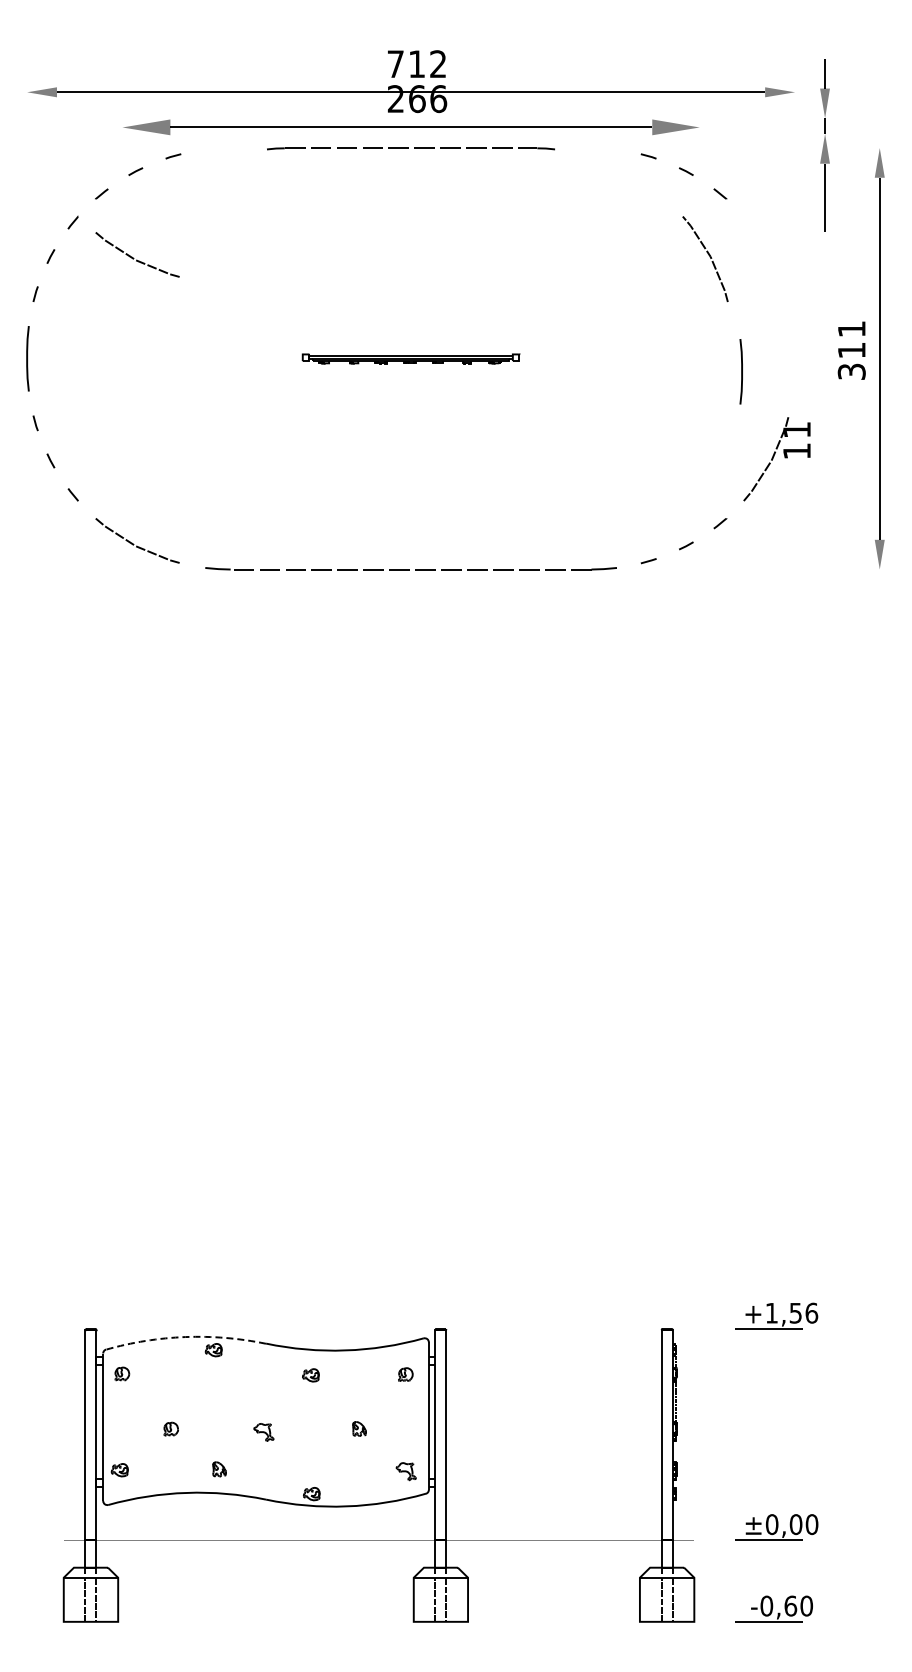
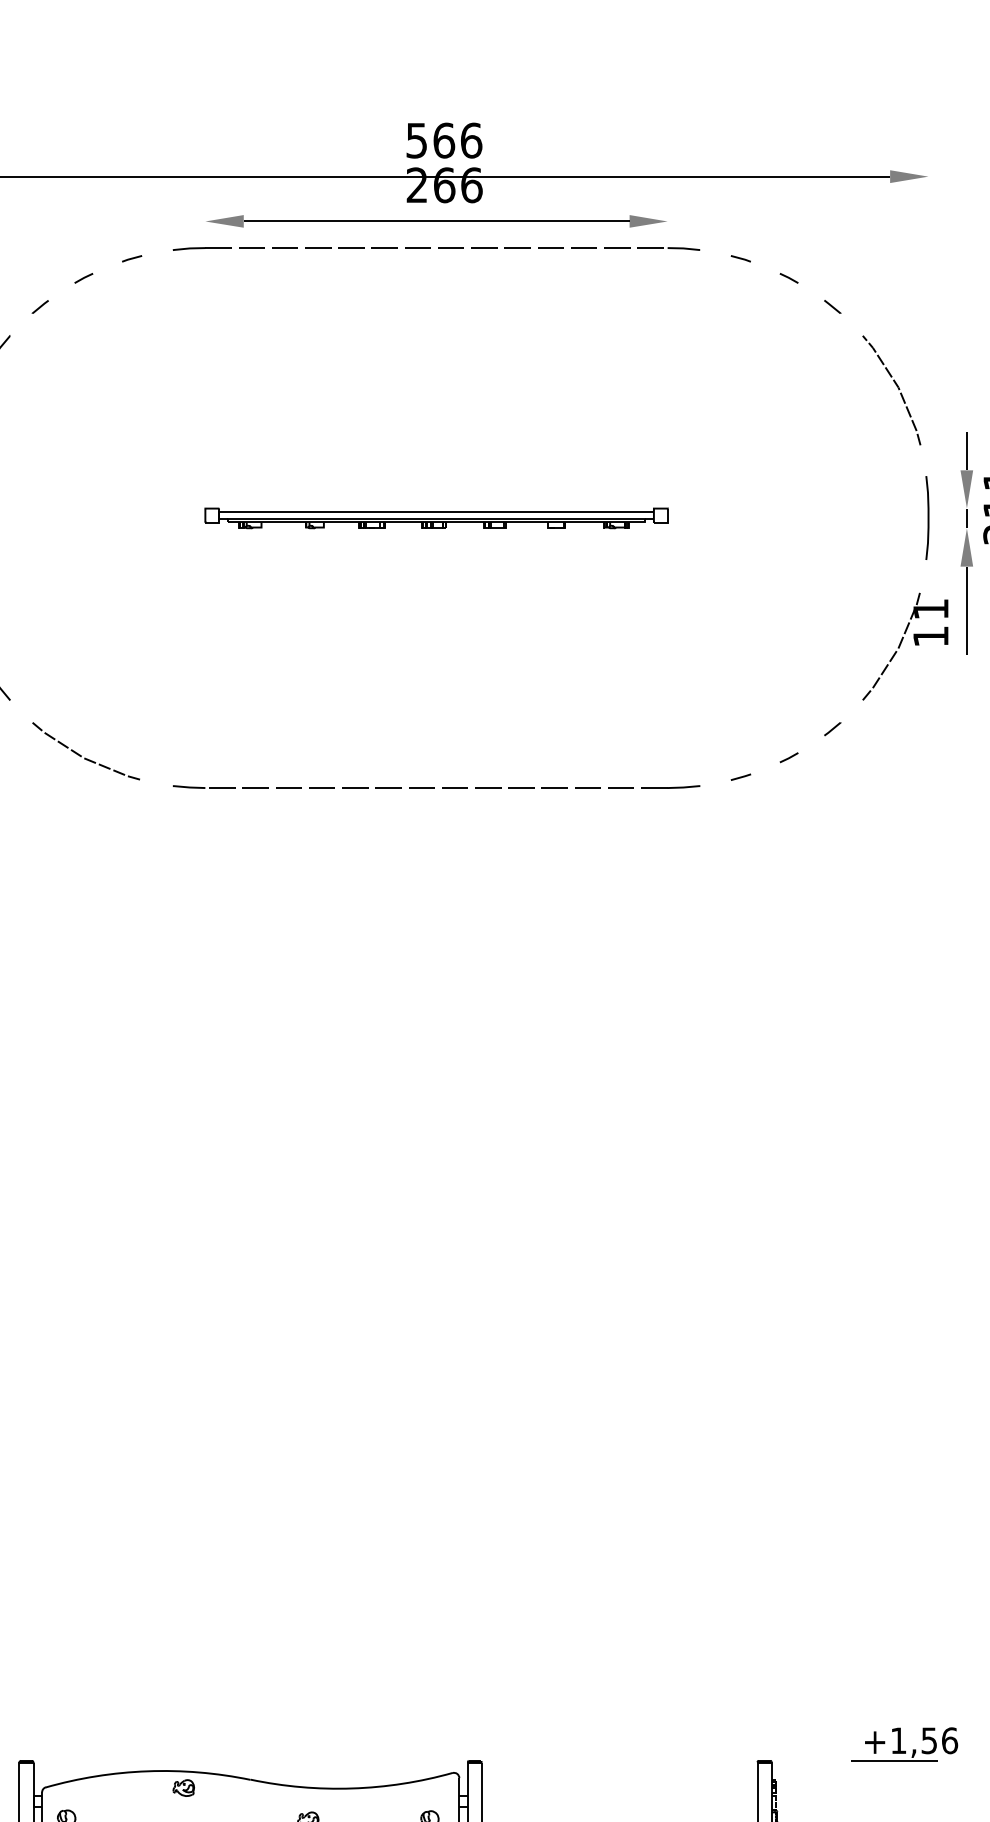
text: (416, 64) -> (443, 141), 712 -> 566
part: (410, 126) -> (435, 220), size x0.62
part: (824, 145) -> (966, 543), moved
part: (410, 148) -> (435, 248), size x1.43
line: (133, 257) -> (80, 388), removed
line: (709, 257) -> (896, 388), moved
part: (410, 358) -> (435, 517), size x1.67
curve: (741, 371) -> (927, 517), moved
arc: (185, 1337) -> (147, 1771), dashed -> solid

